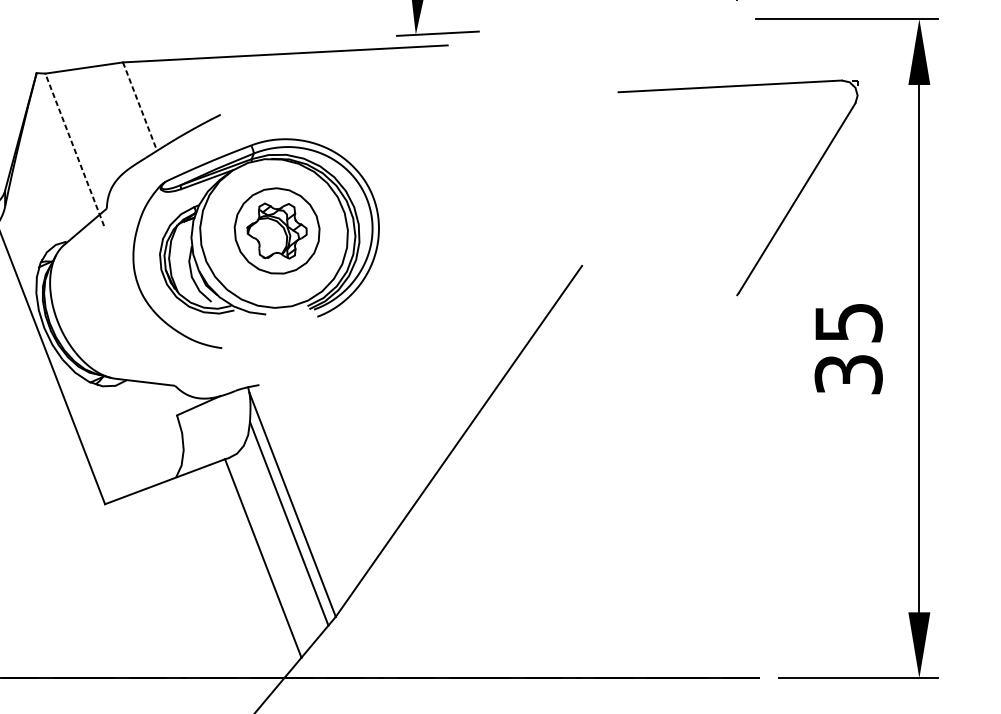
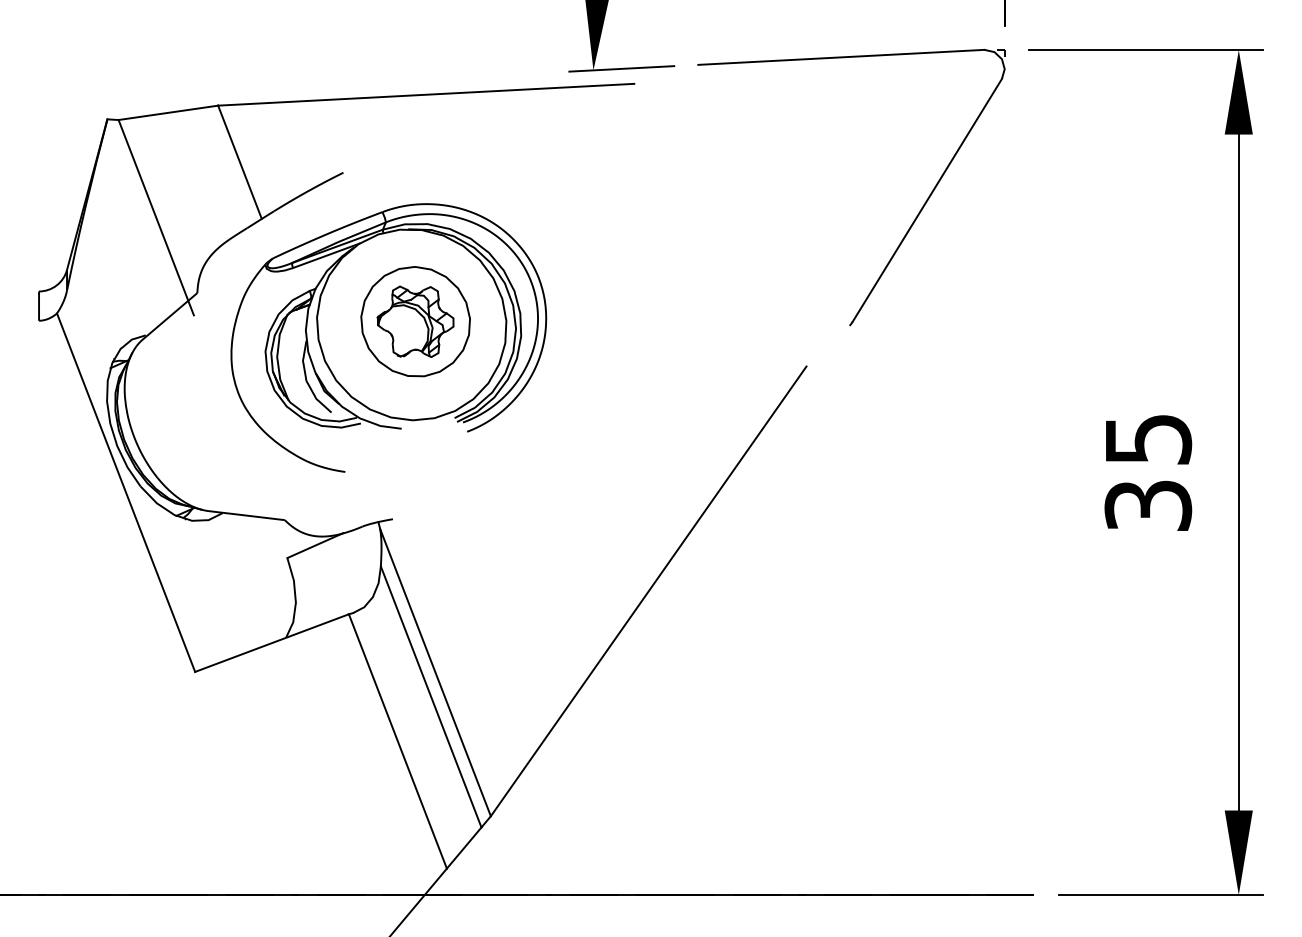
line: (139, 106) -> (239, 162), dashed -> solid
line: (74, 149) -> (156, 217), dashed -> solid
part: (784, 217) -> (910, 225), moved

